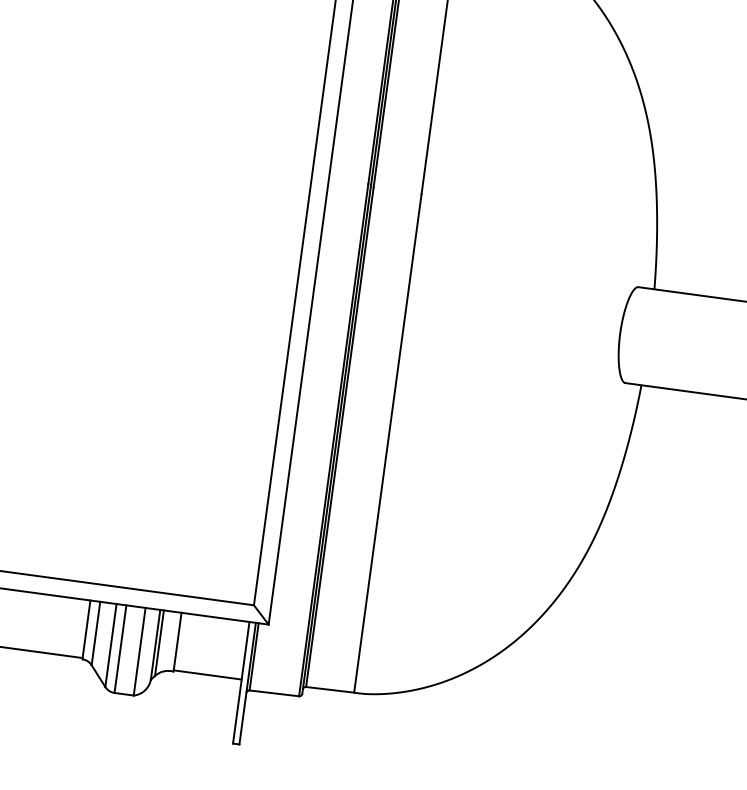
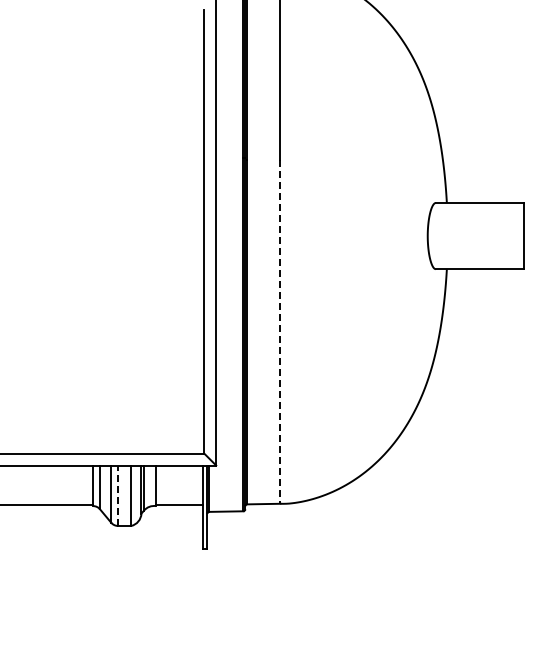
line: (388, 442) -> (280, 331), solid -> dashed
line: (121, 648) -> (118, 495), solid -> dashed

